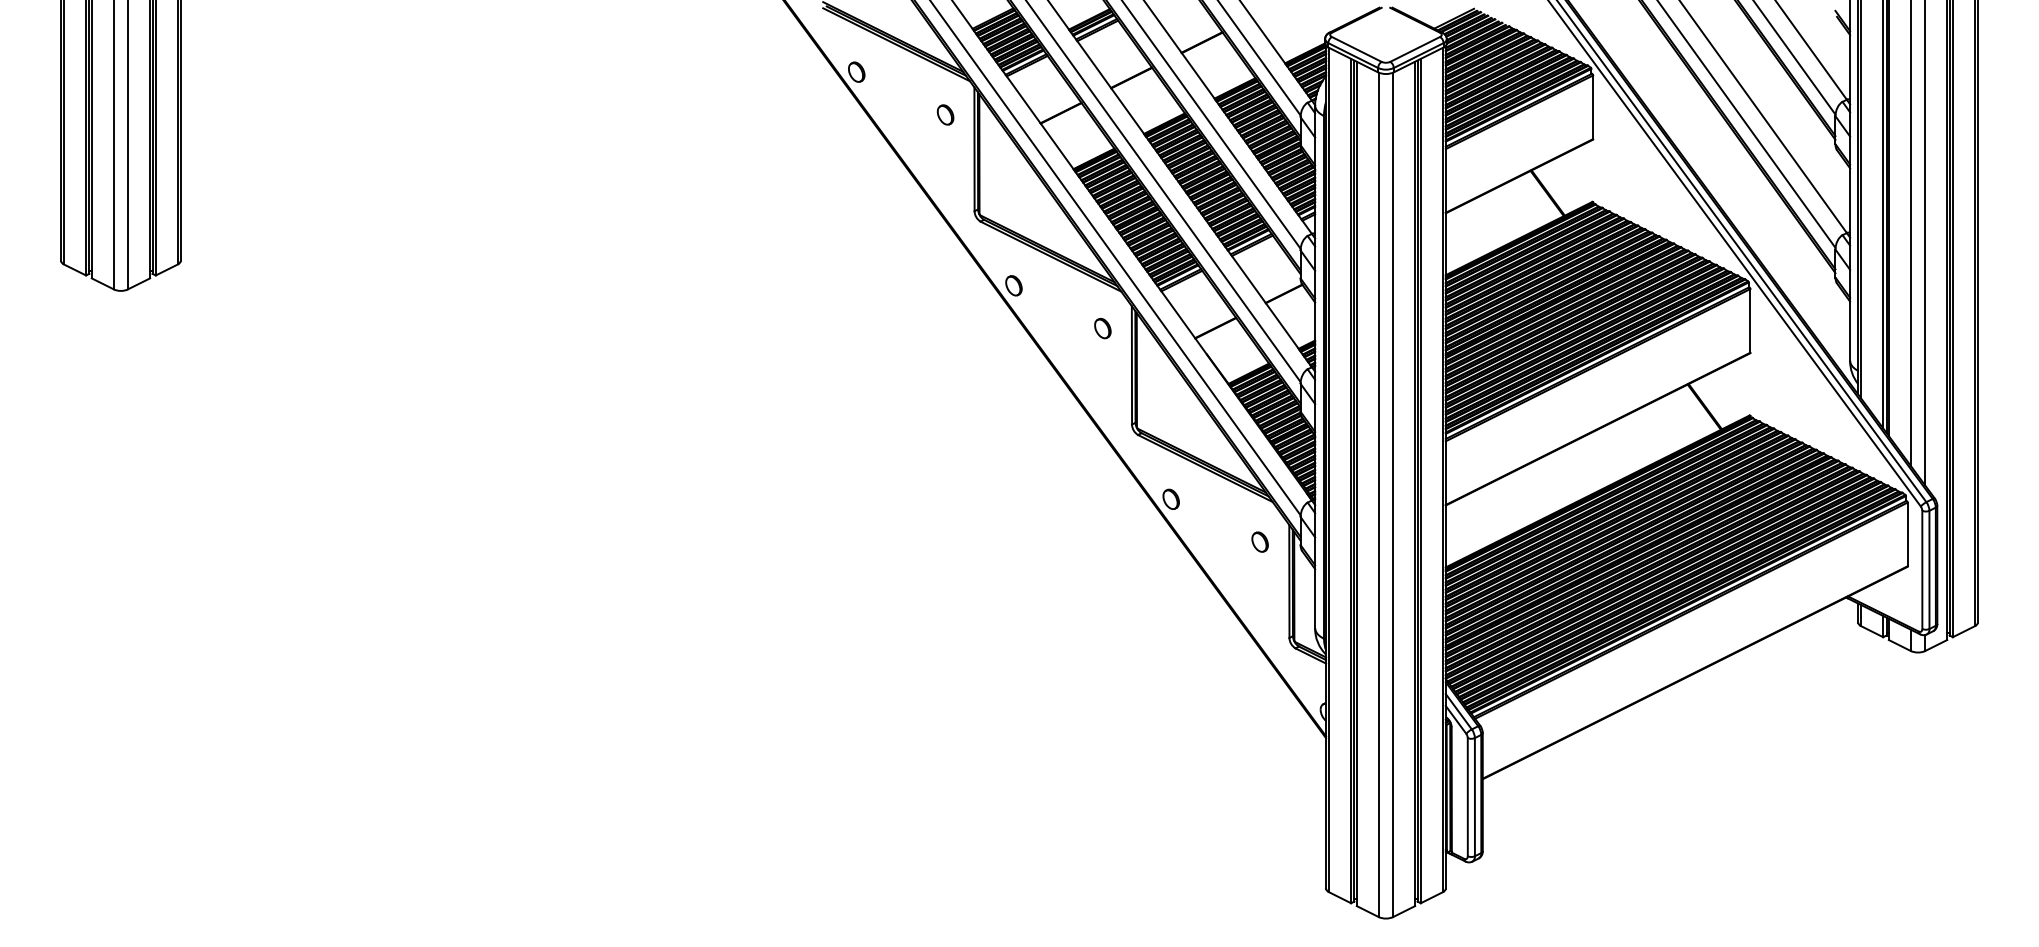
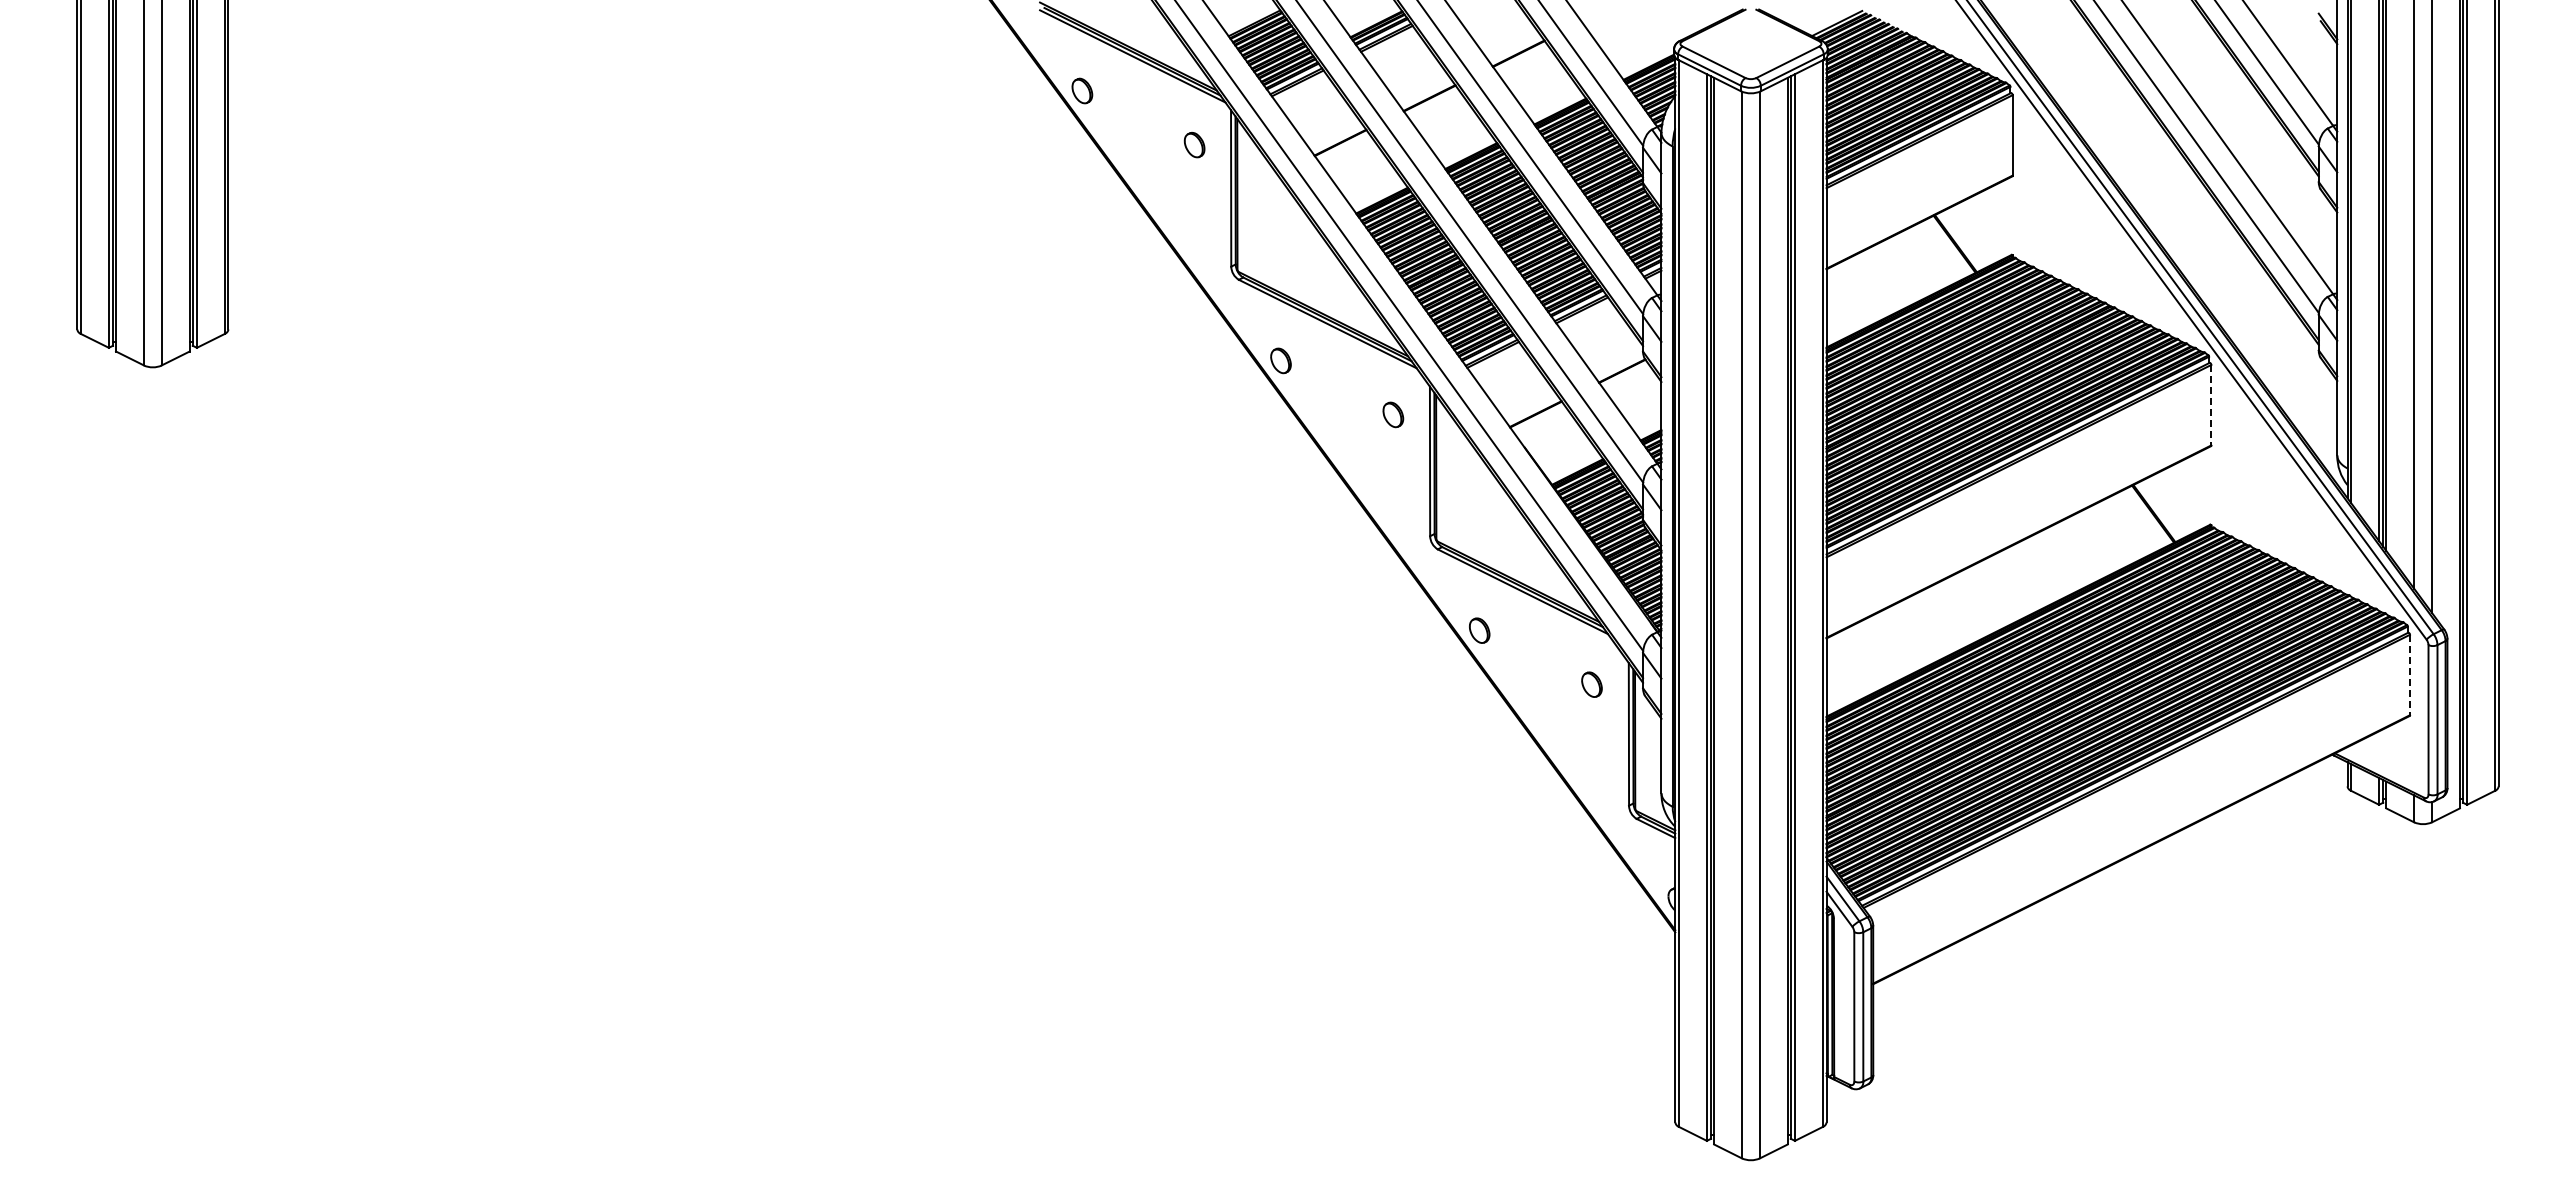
line: (1750, 321) -> (2211, 405), solid -> dashed
line: (1907, 534) -> (2409, 675), solid -> dashed

